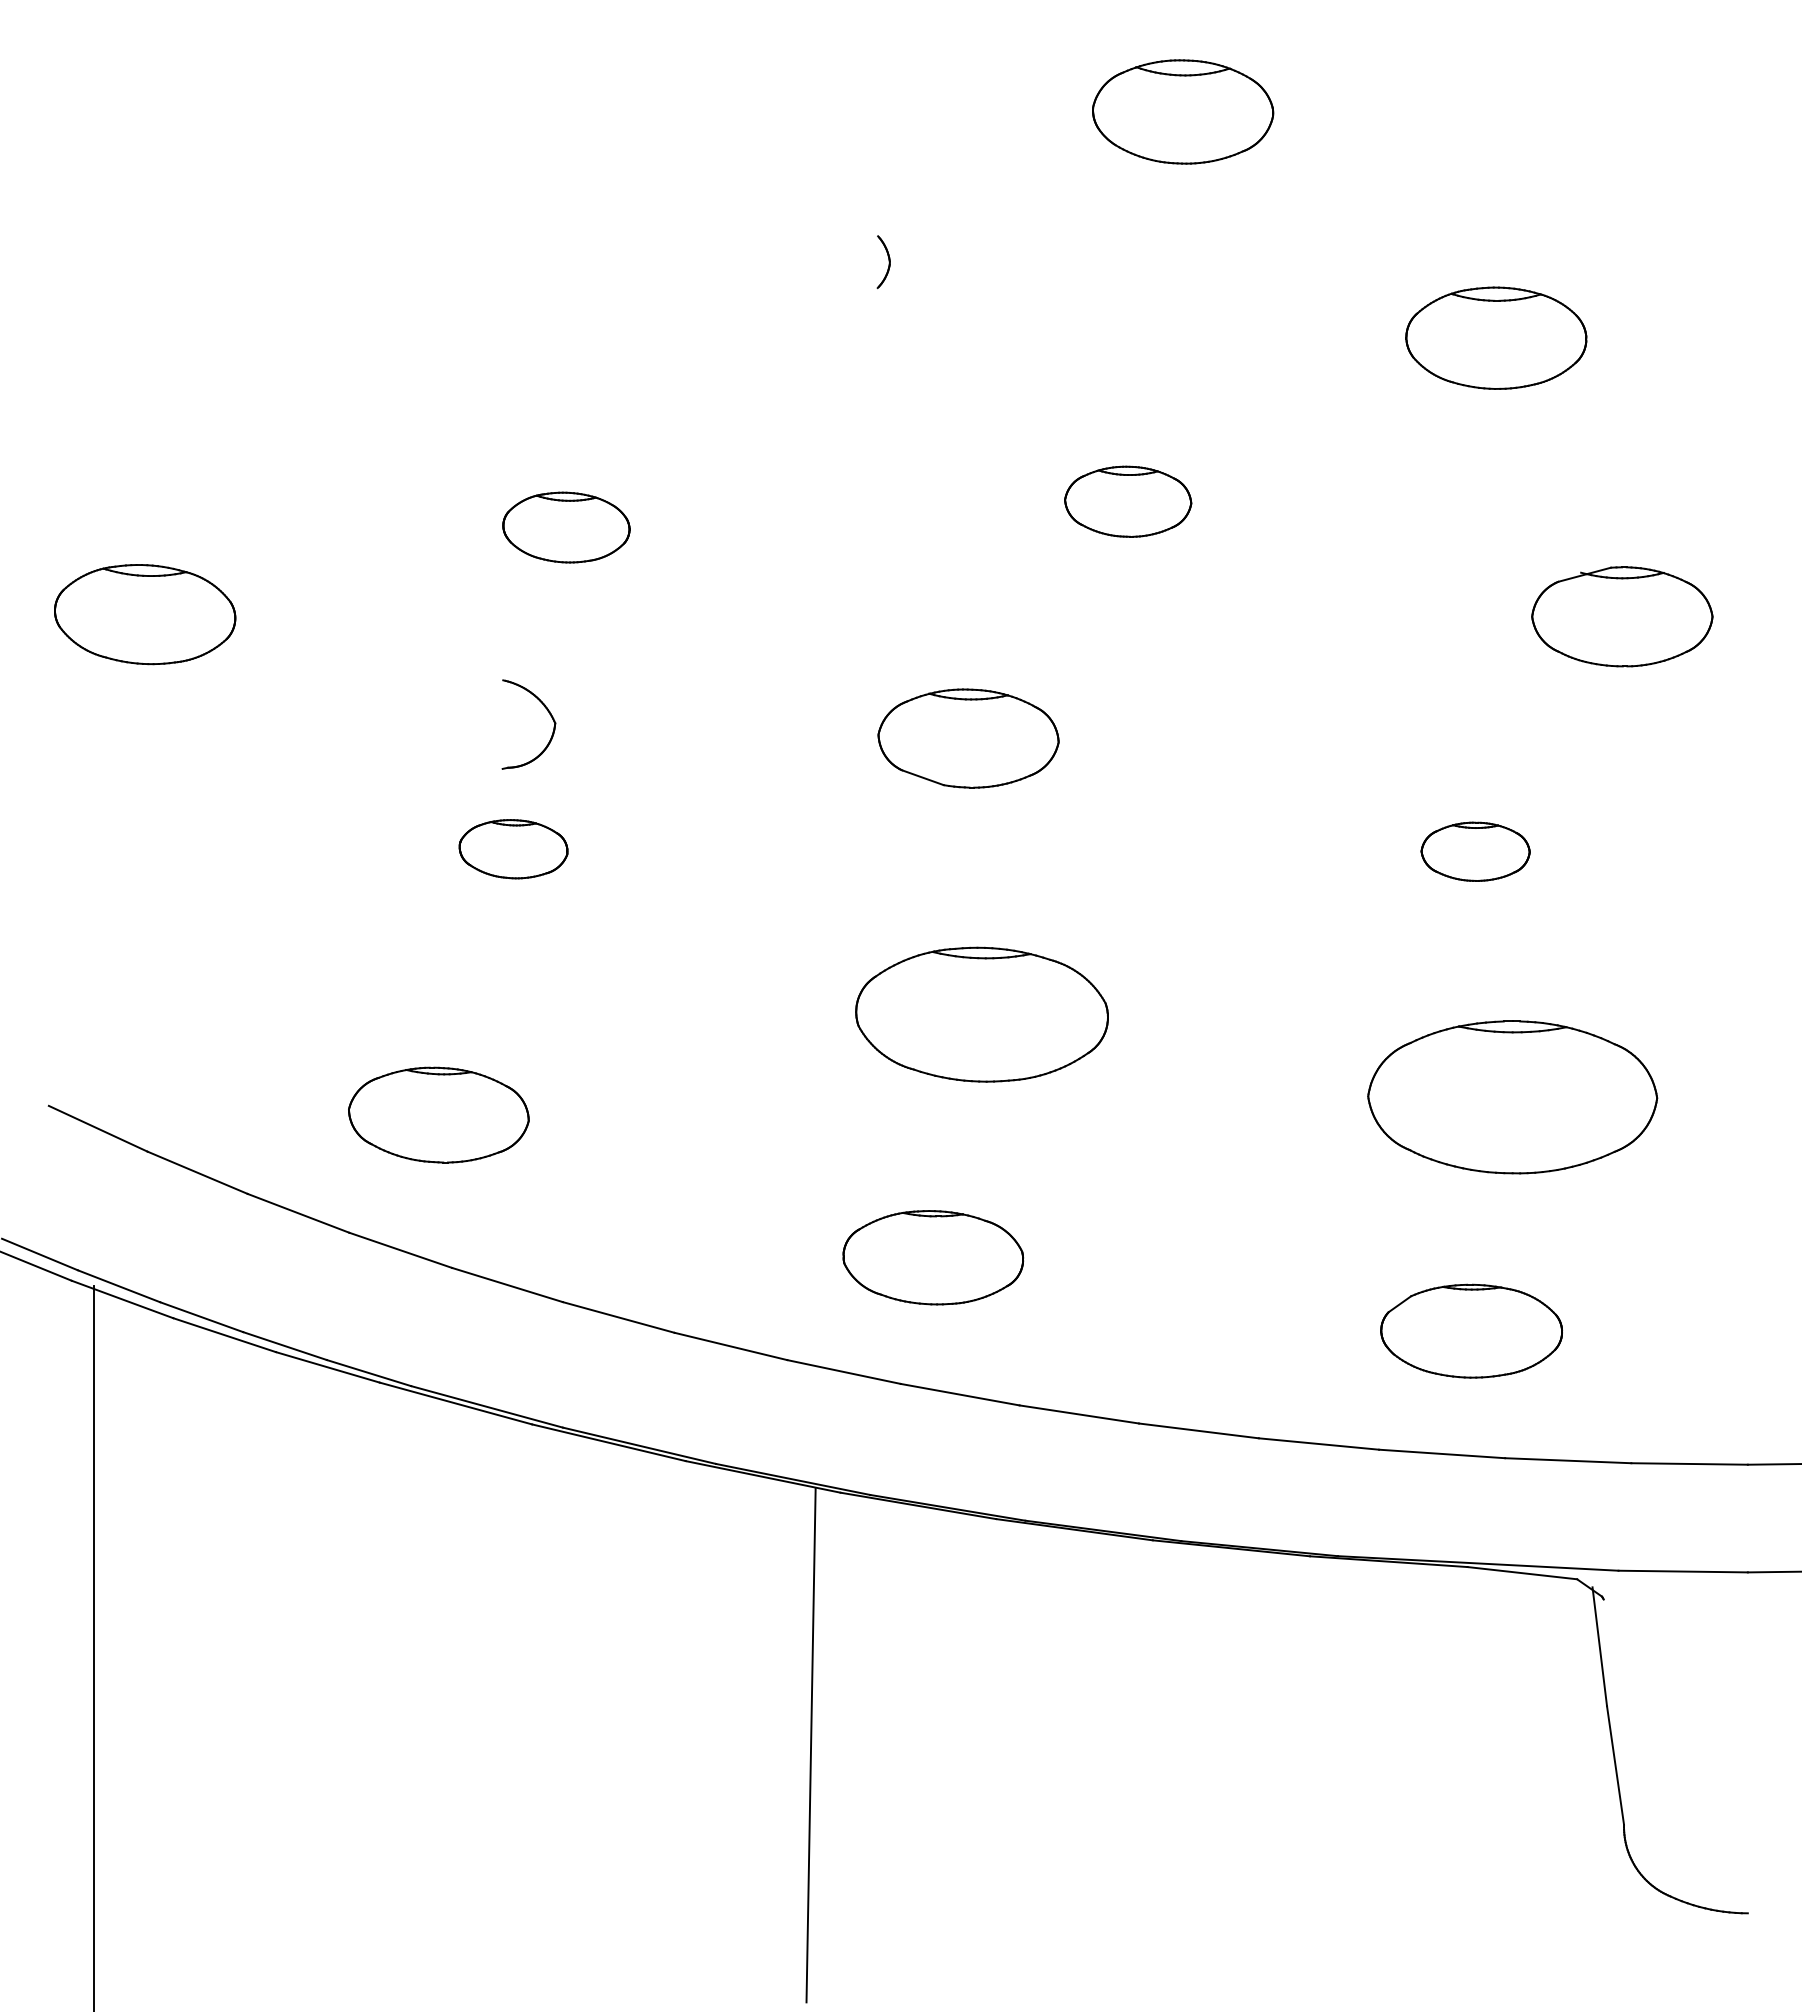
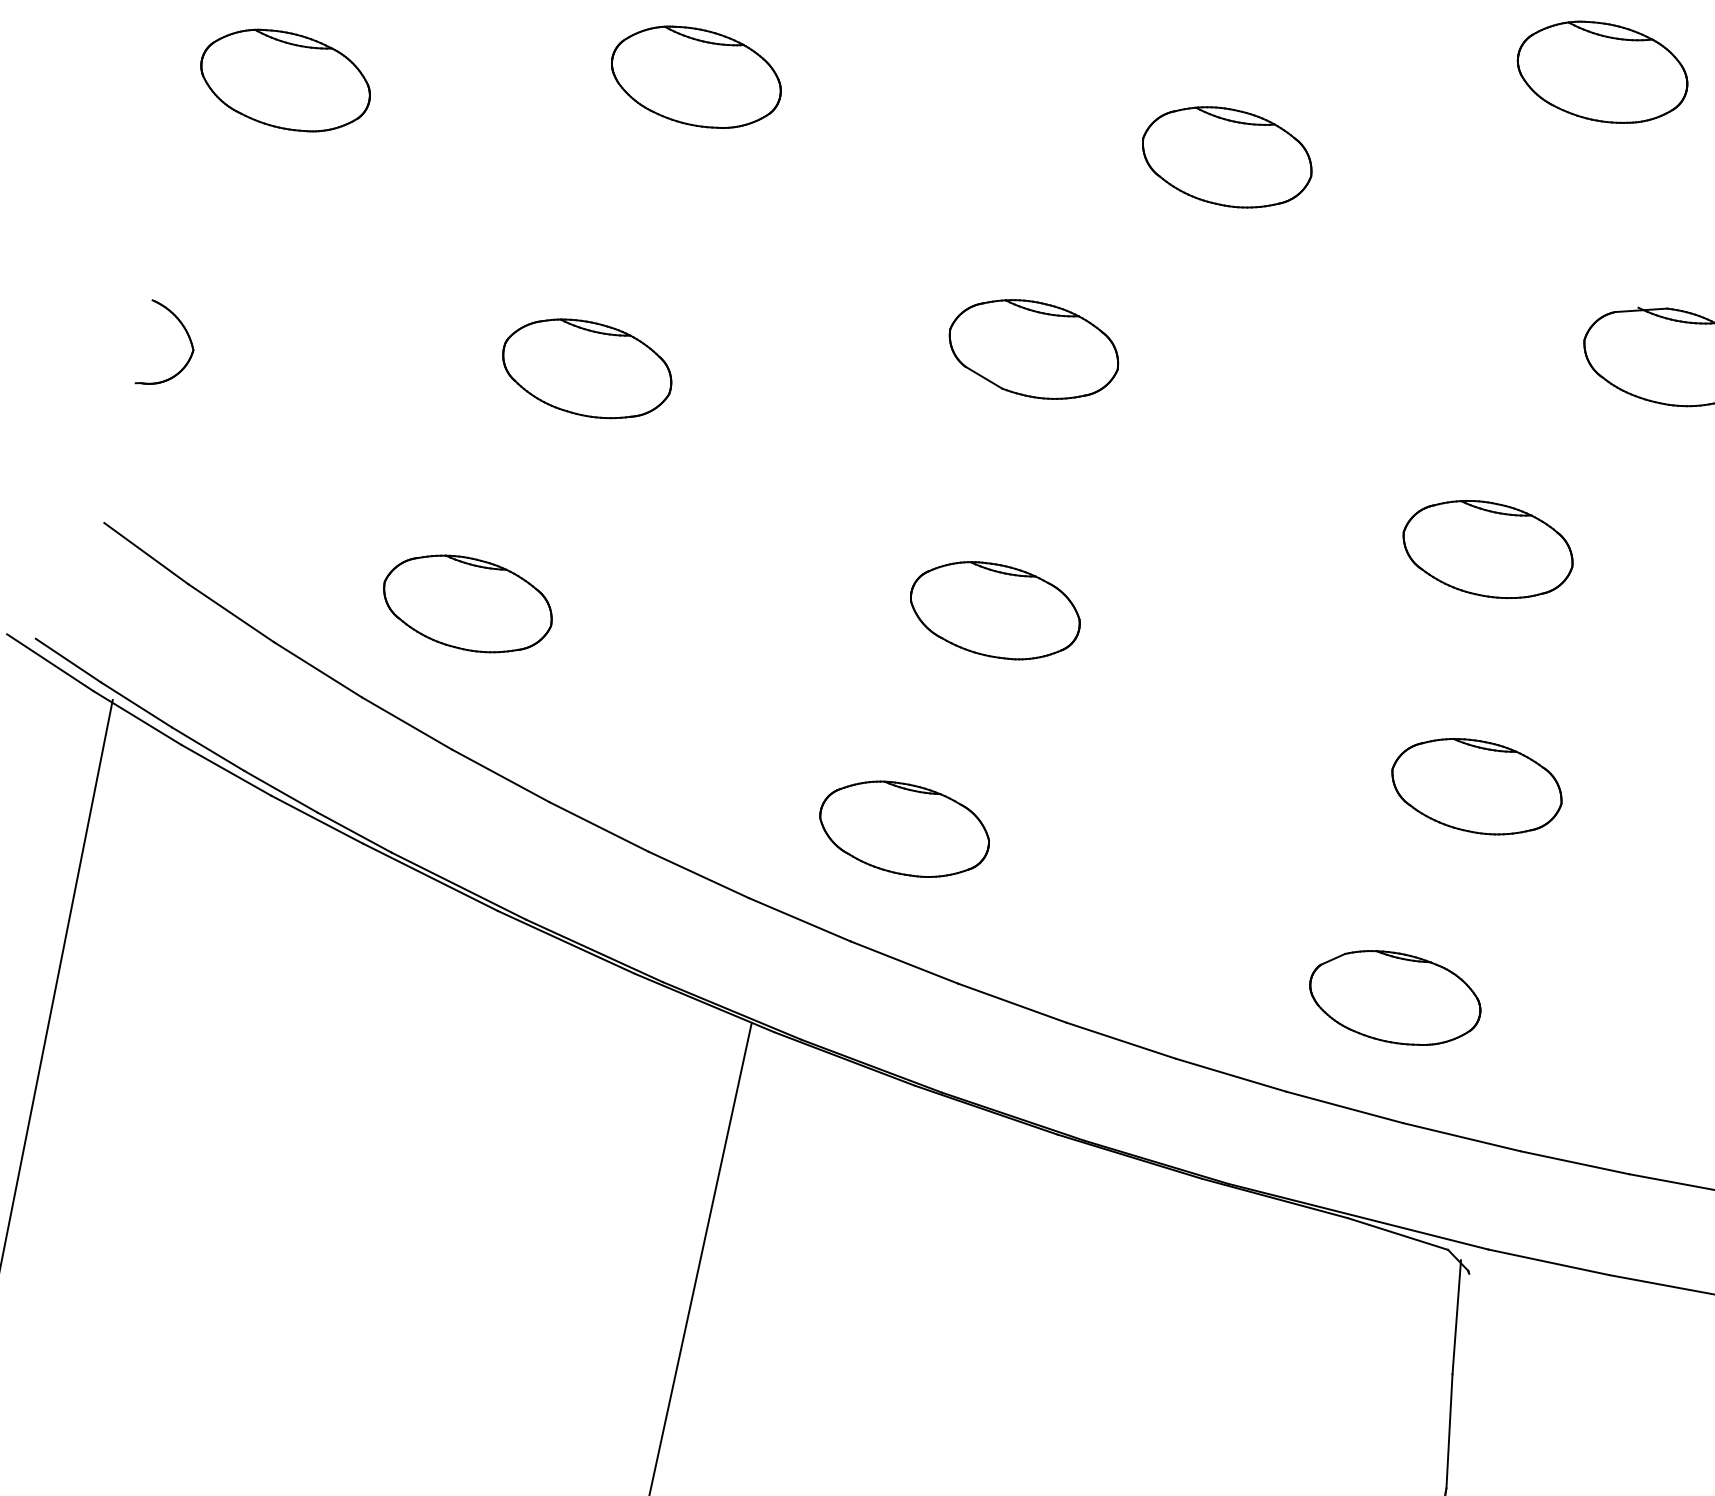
part: (1128, 501) -> (1227, 157), size x1.43
part: (566, 527) -> (696, 77), size x1.43
part: (547, 711) -> (188, 337), moved
part: (513, 848) -> (587, 368), size x1.67
part: (1475, 851) -> (1487, 549), size x1.67
part: (981, 1014) -> (994, 610), size x0.71
part: (1512, 1097) -> (1476, 786), size x0.62

